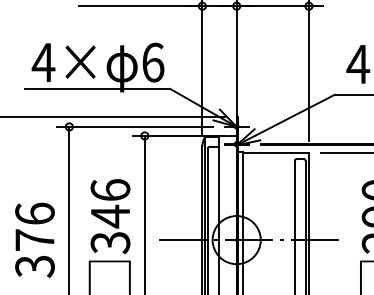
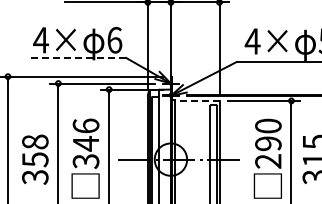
line: (97, 88) -> (77, 57), solid -> dashed
line: (274, 152) -> (196, 100), solid -> dashed
text: (35, 226) -> (35, 150), 376 -> 358

